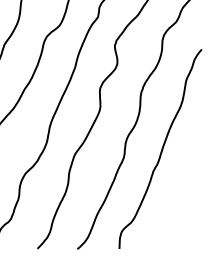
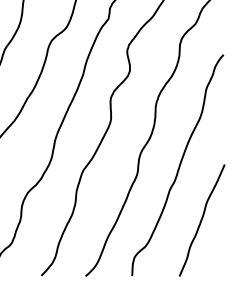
curve: (181, 198) -> (201, 220), added

